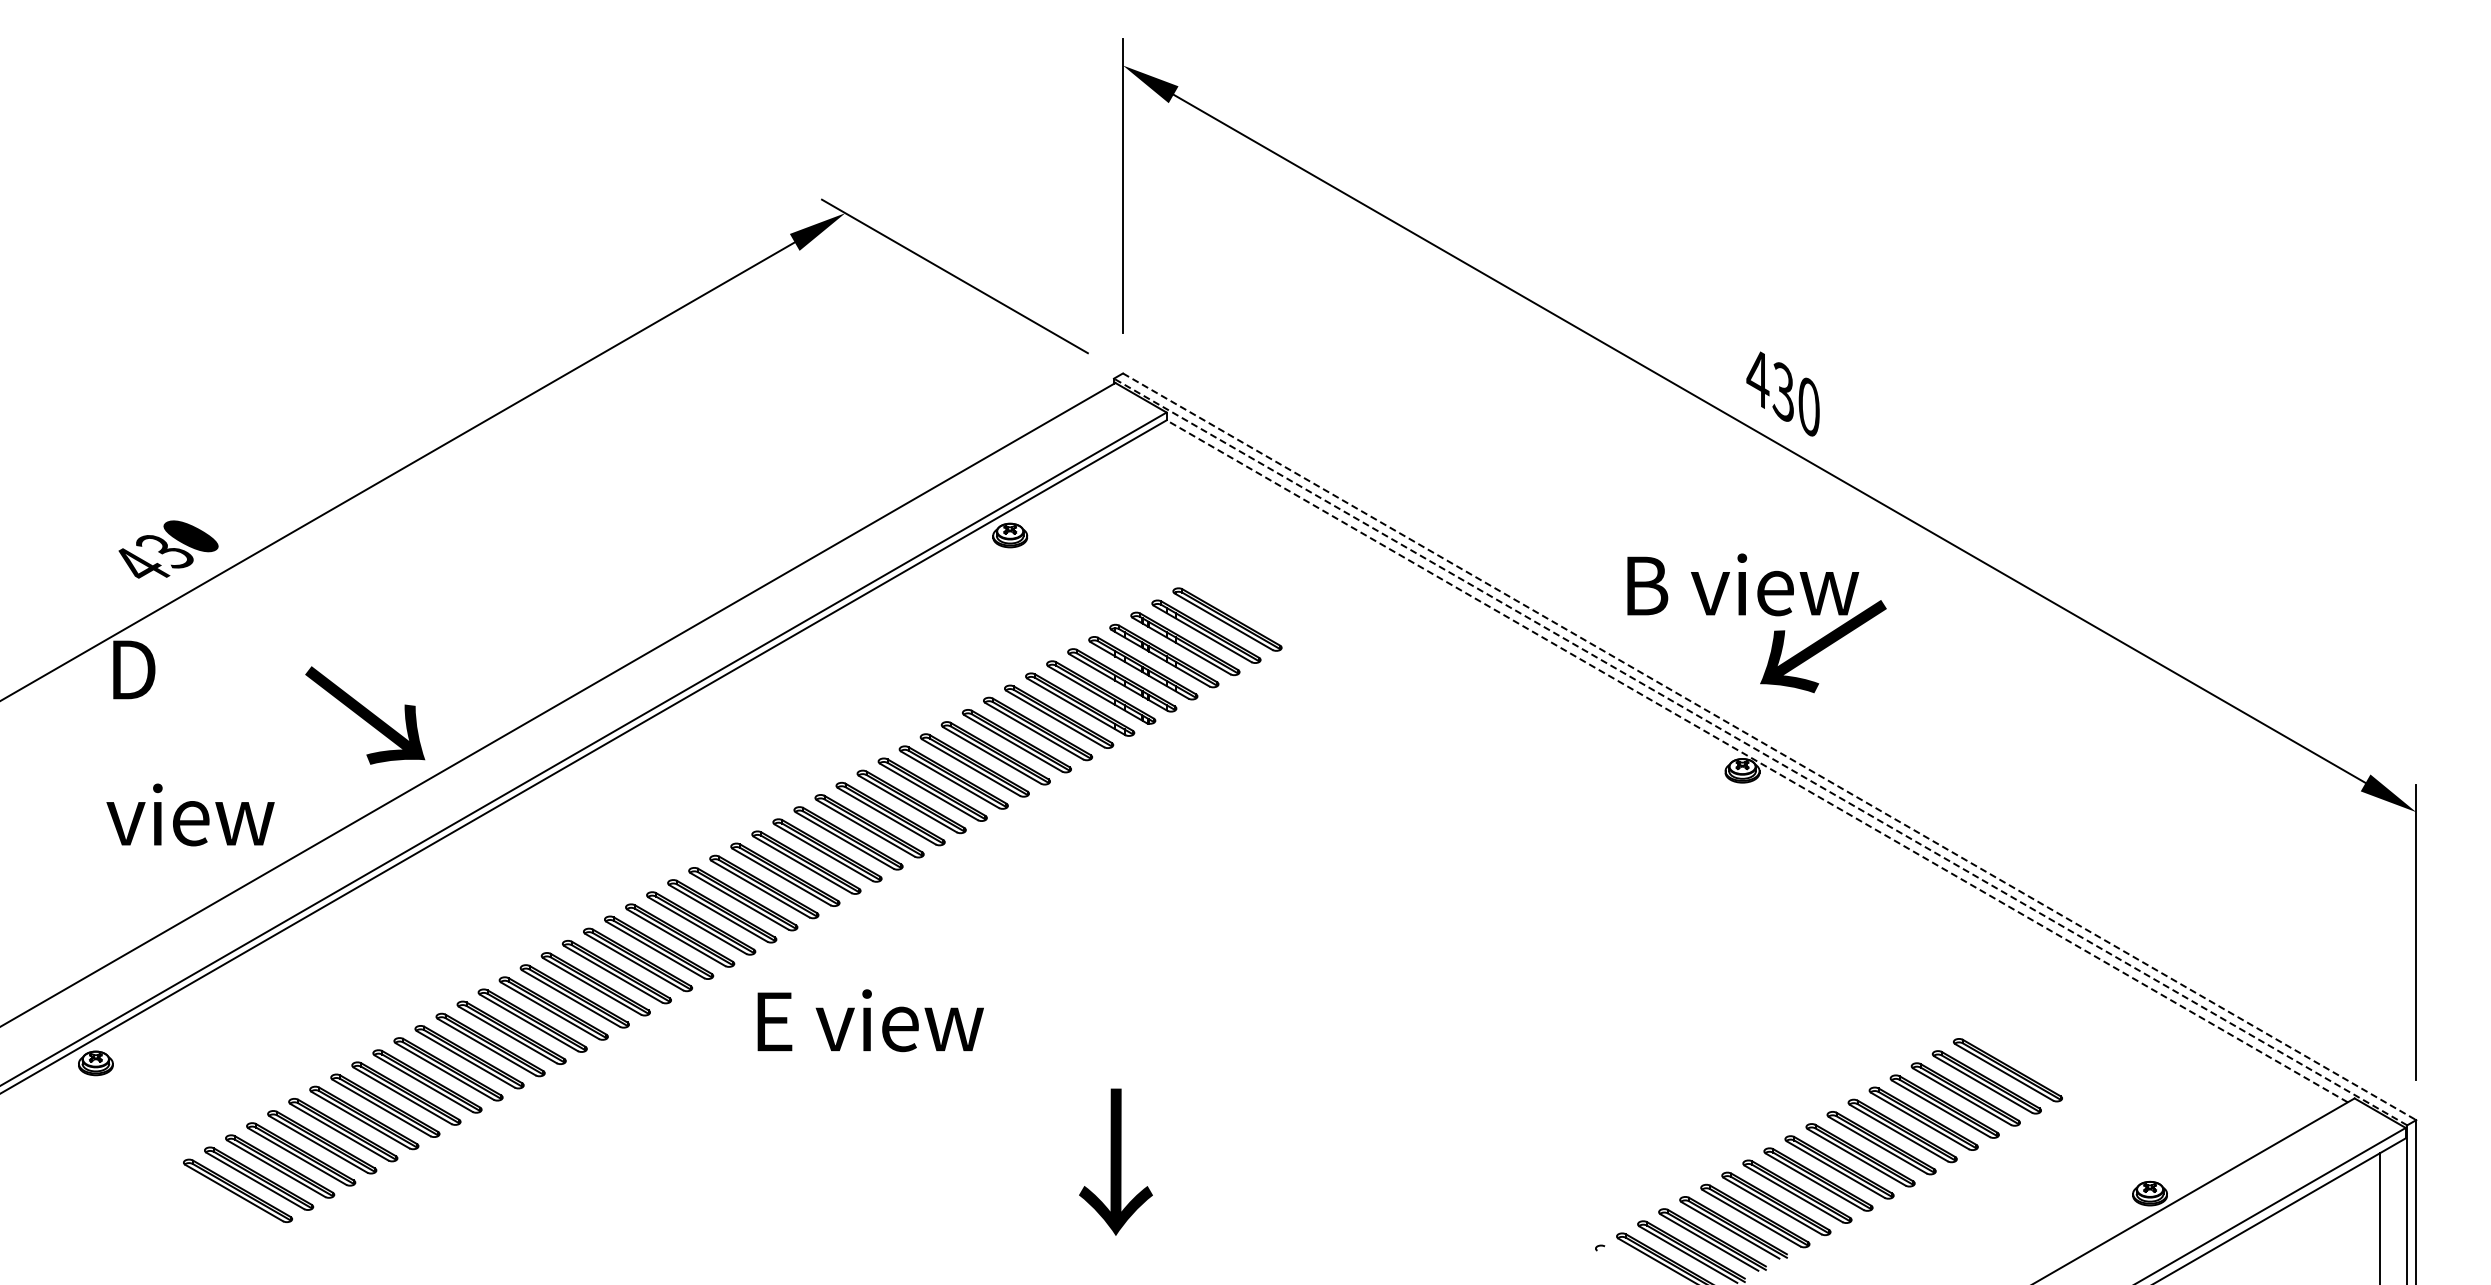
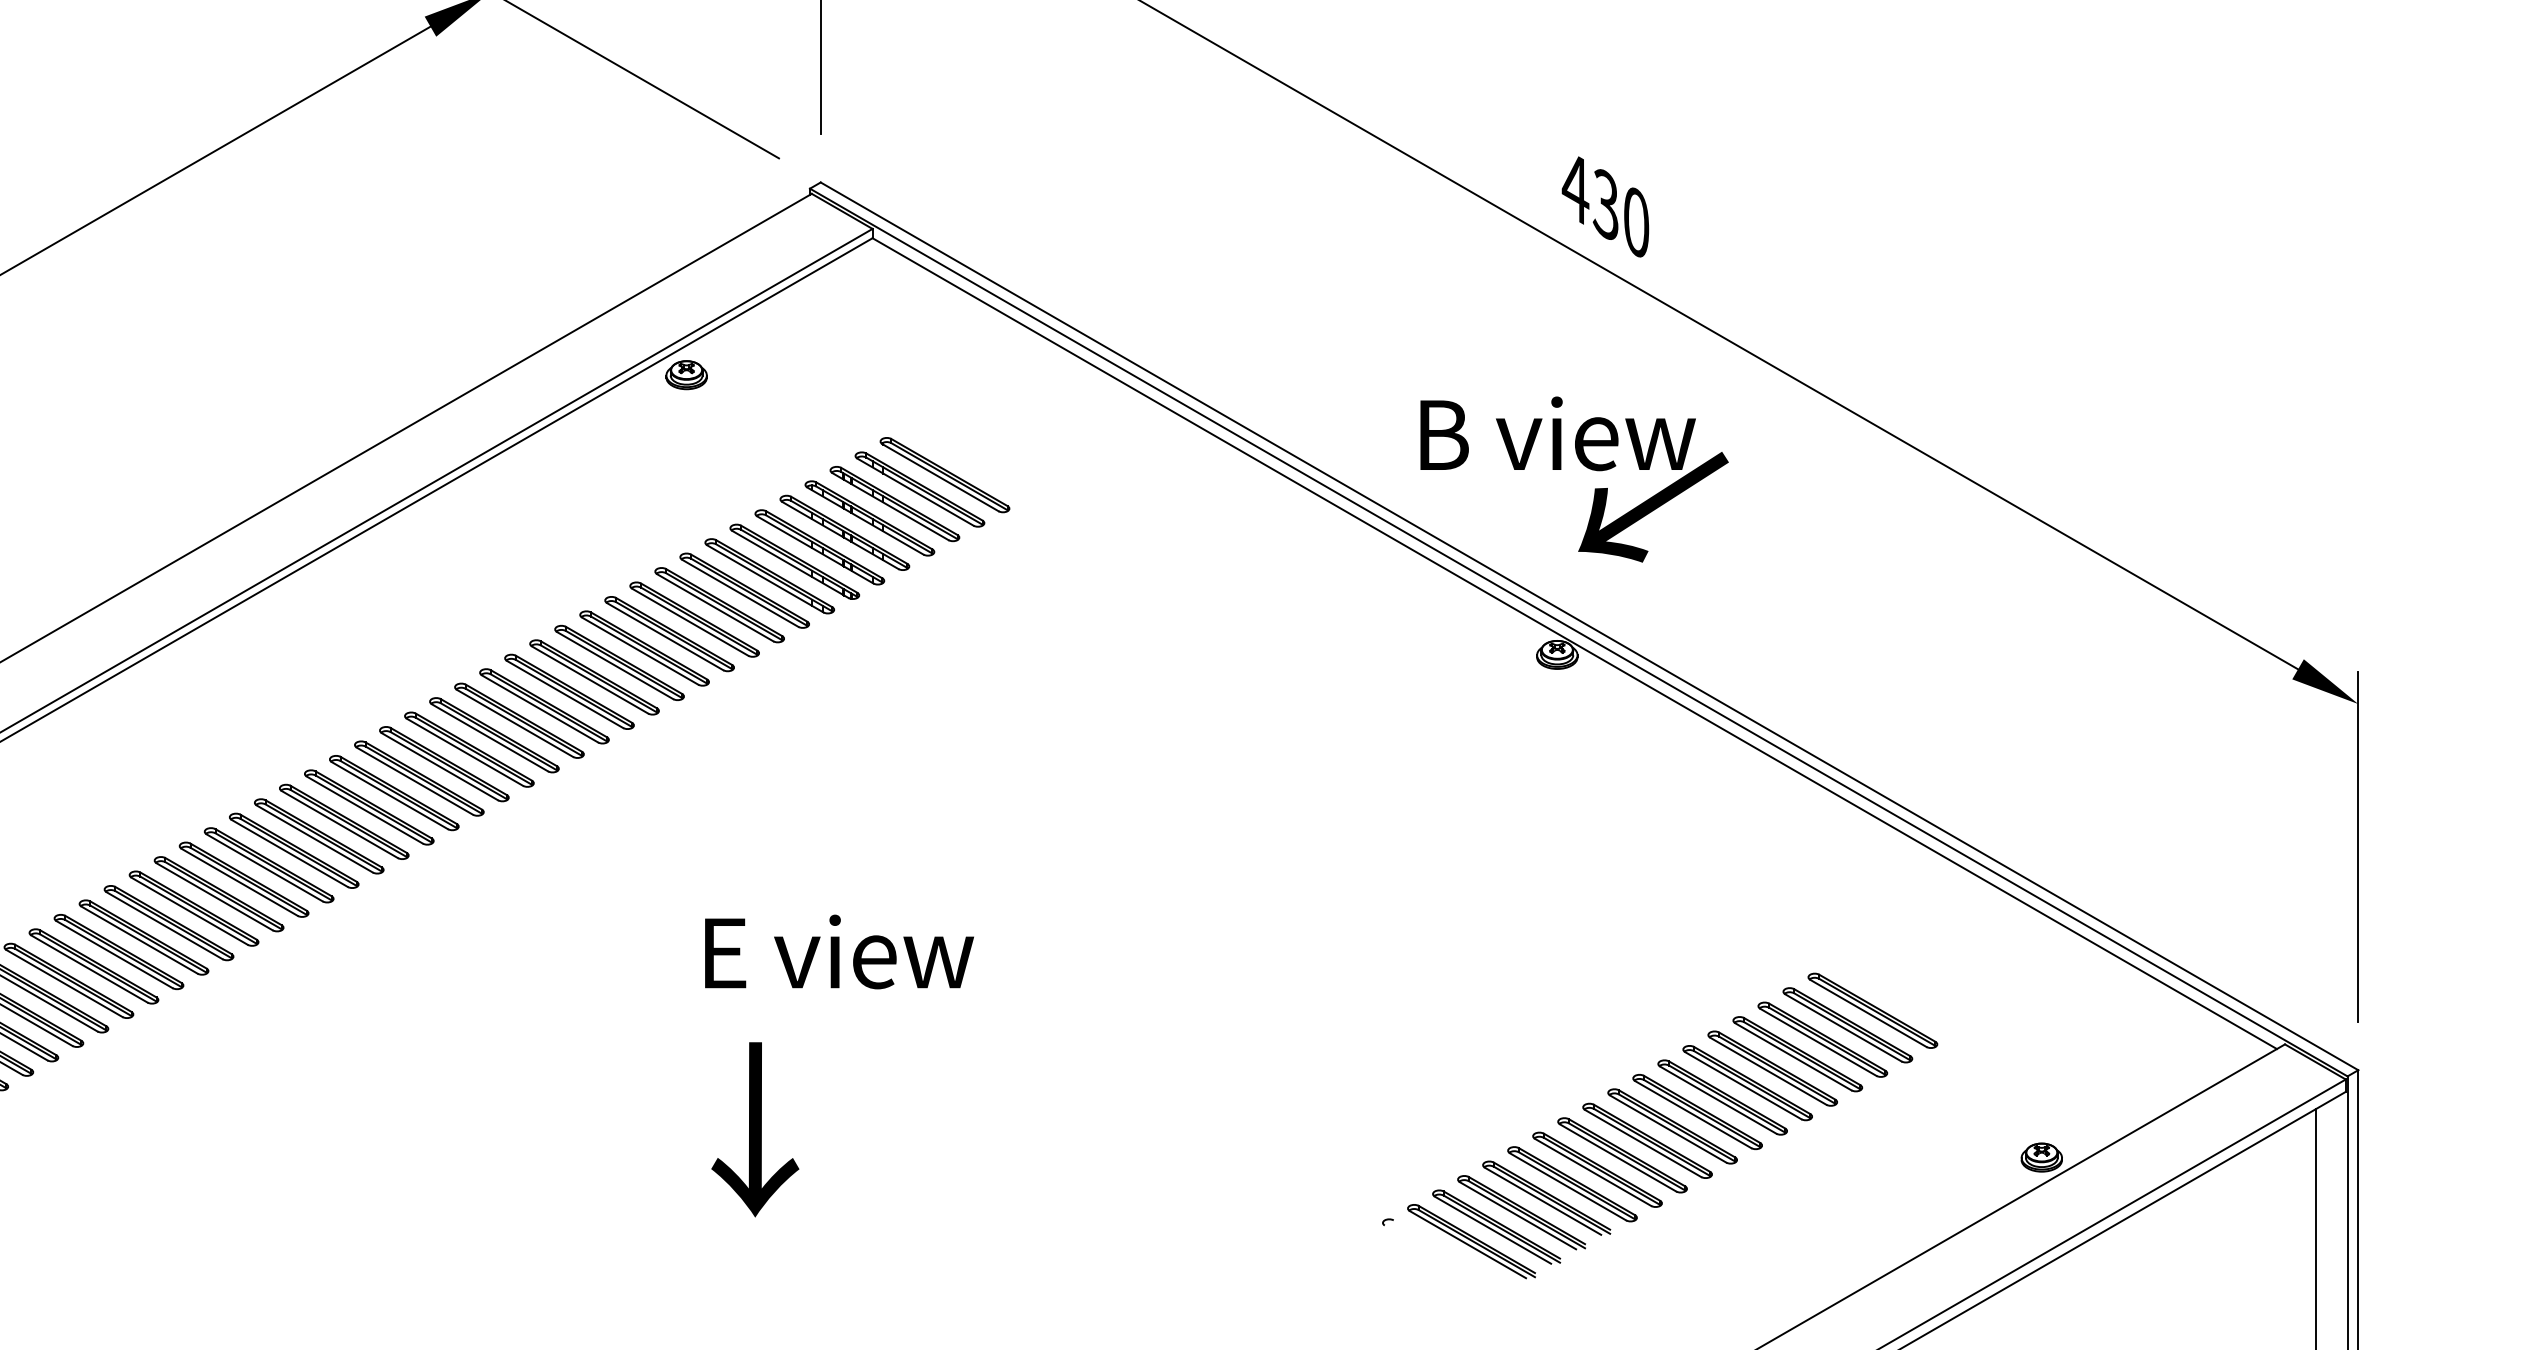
line: (1769, 746) -> (1589, 625), dashed -> solid
line: (1760, 752) -> (1578, 633), dashed -> solid
line: (1757, 761) -> (1575, 643), dashed -> solid
text: (870, 1020) -> (839, 951), moved
text: (1115, 1161) -> (754, 1128), moved

